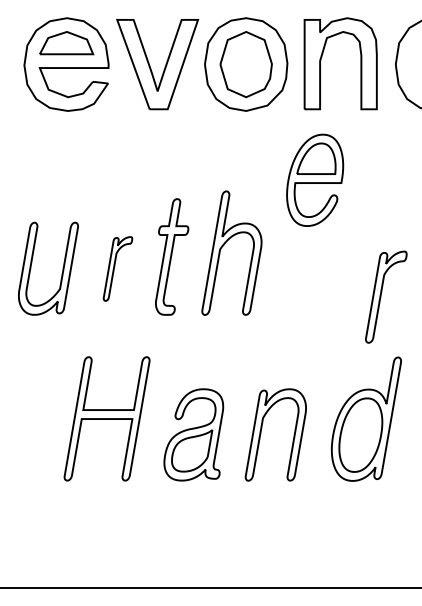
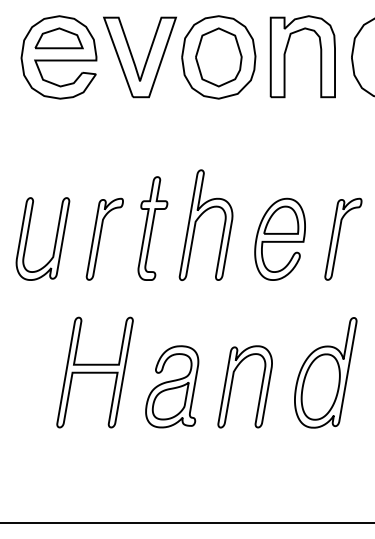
part: (314, 179) -> (279, 238), moved
part: (117, 268) -> (104, 238), size x1.43
part: (386, 296) -> (343, 238), moved

